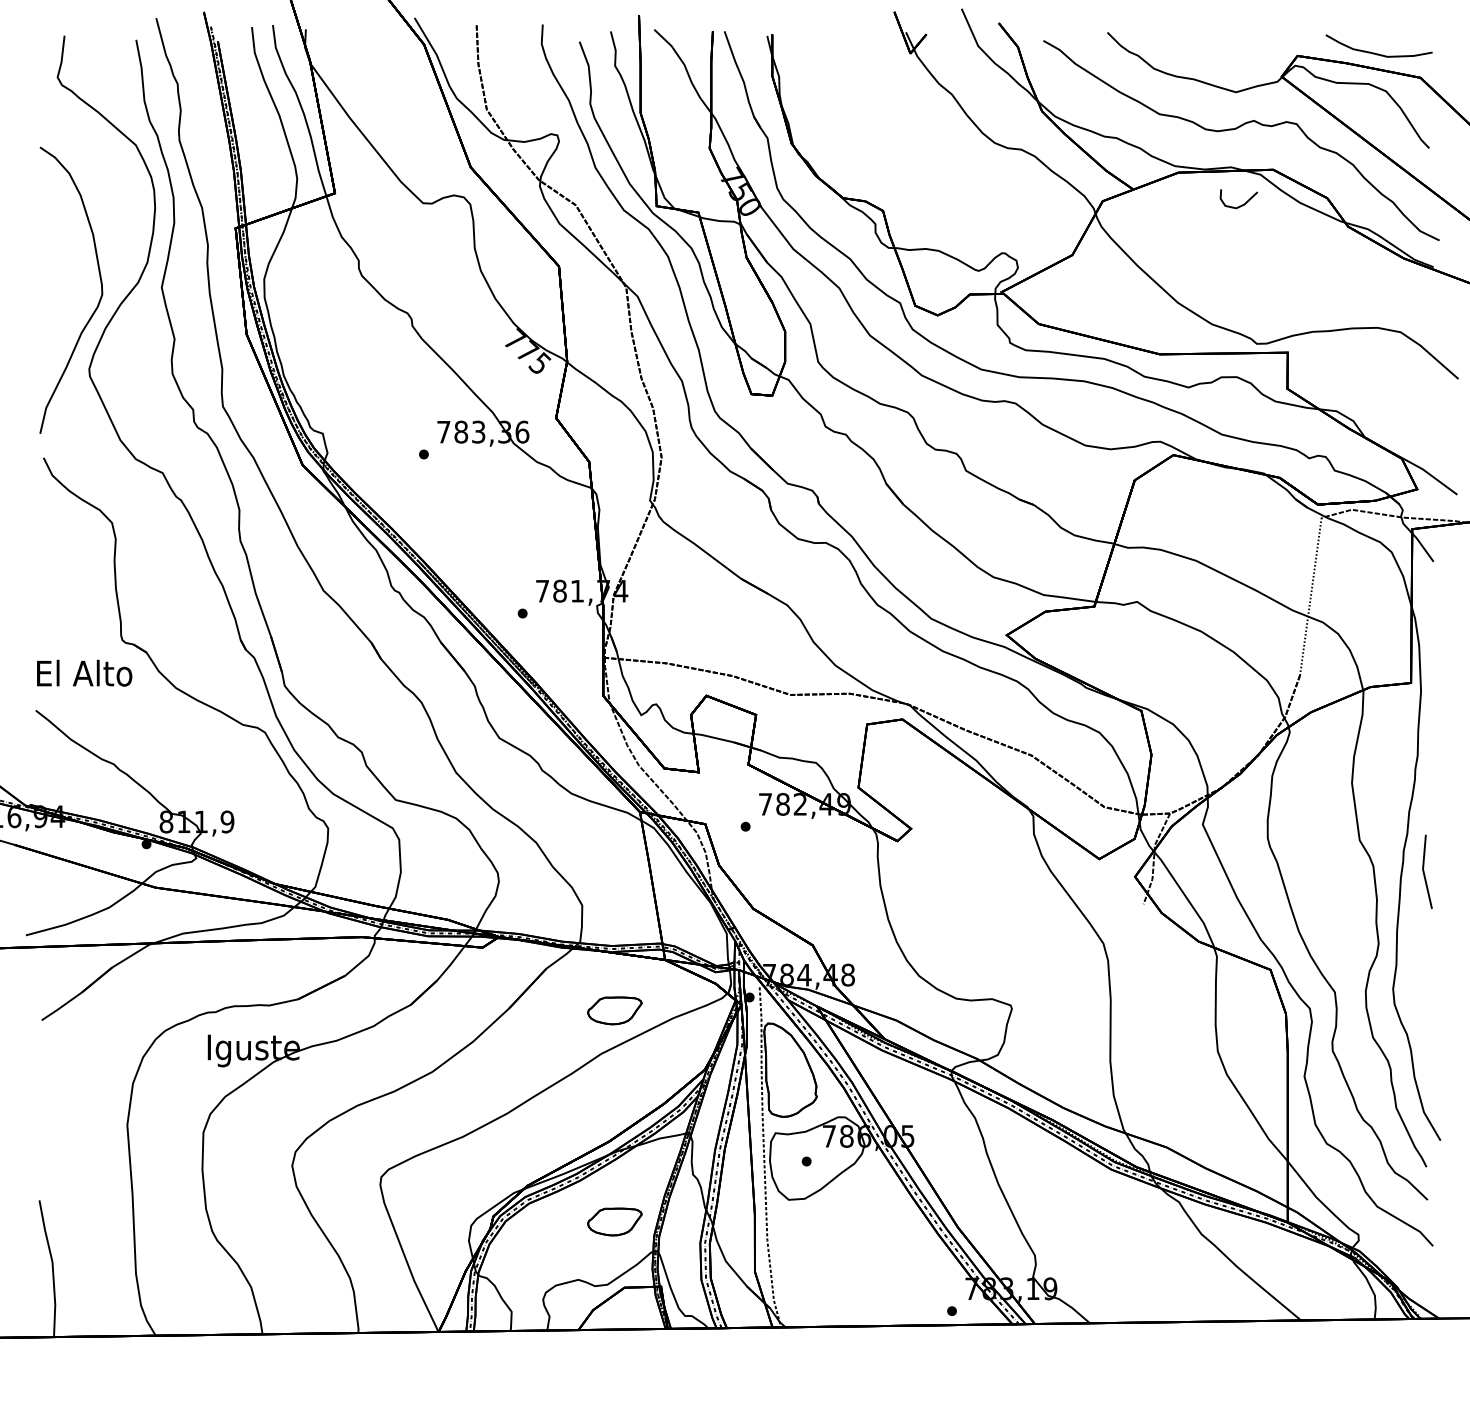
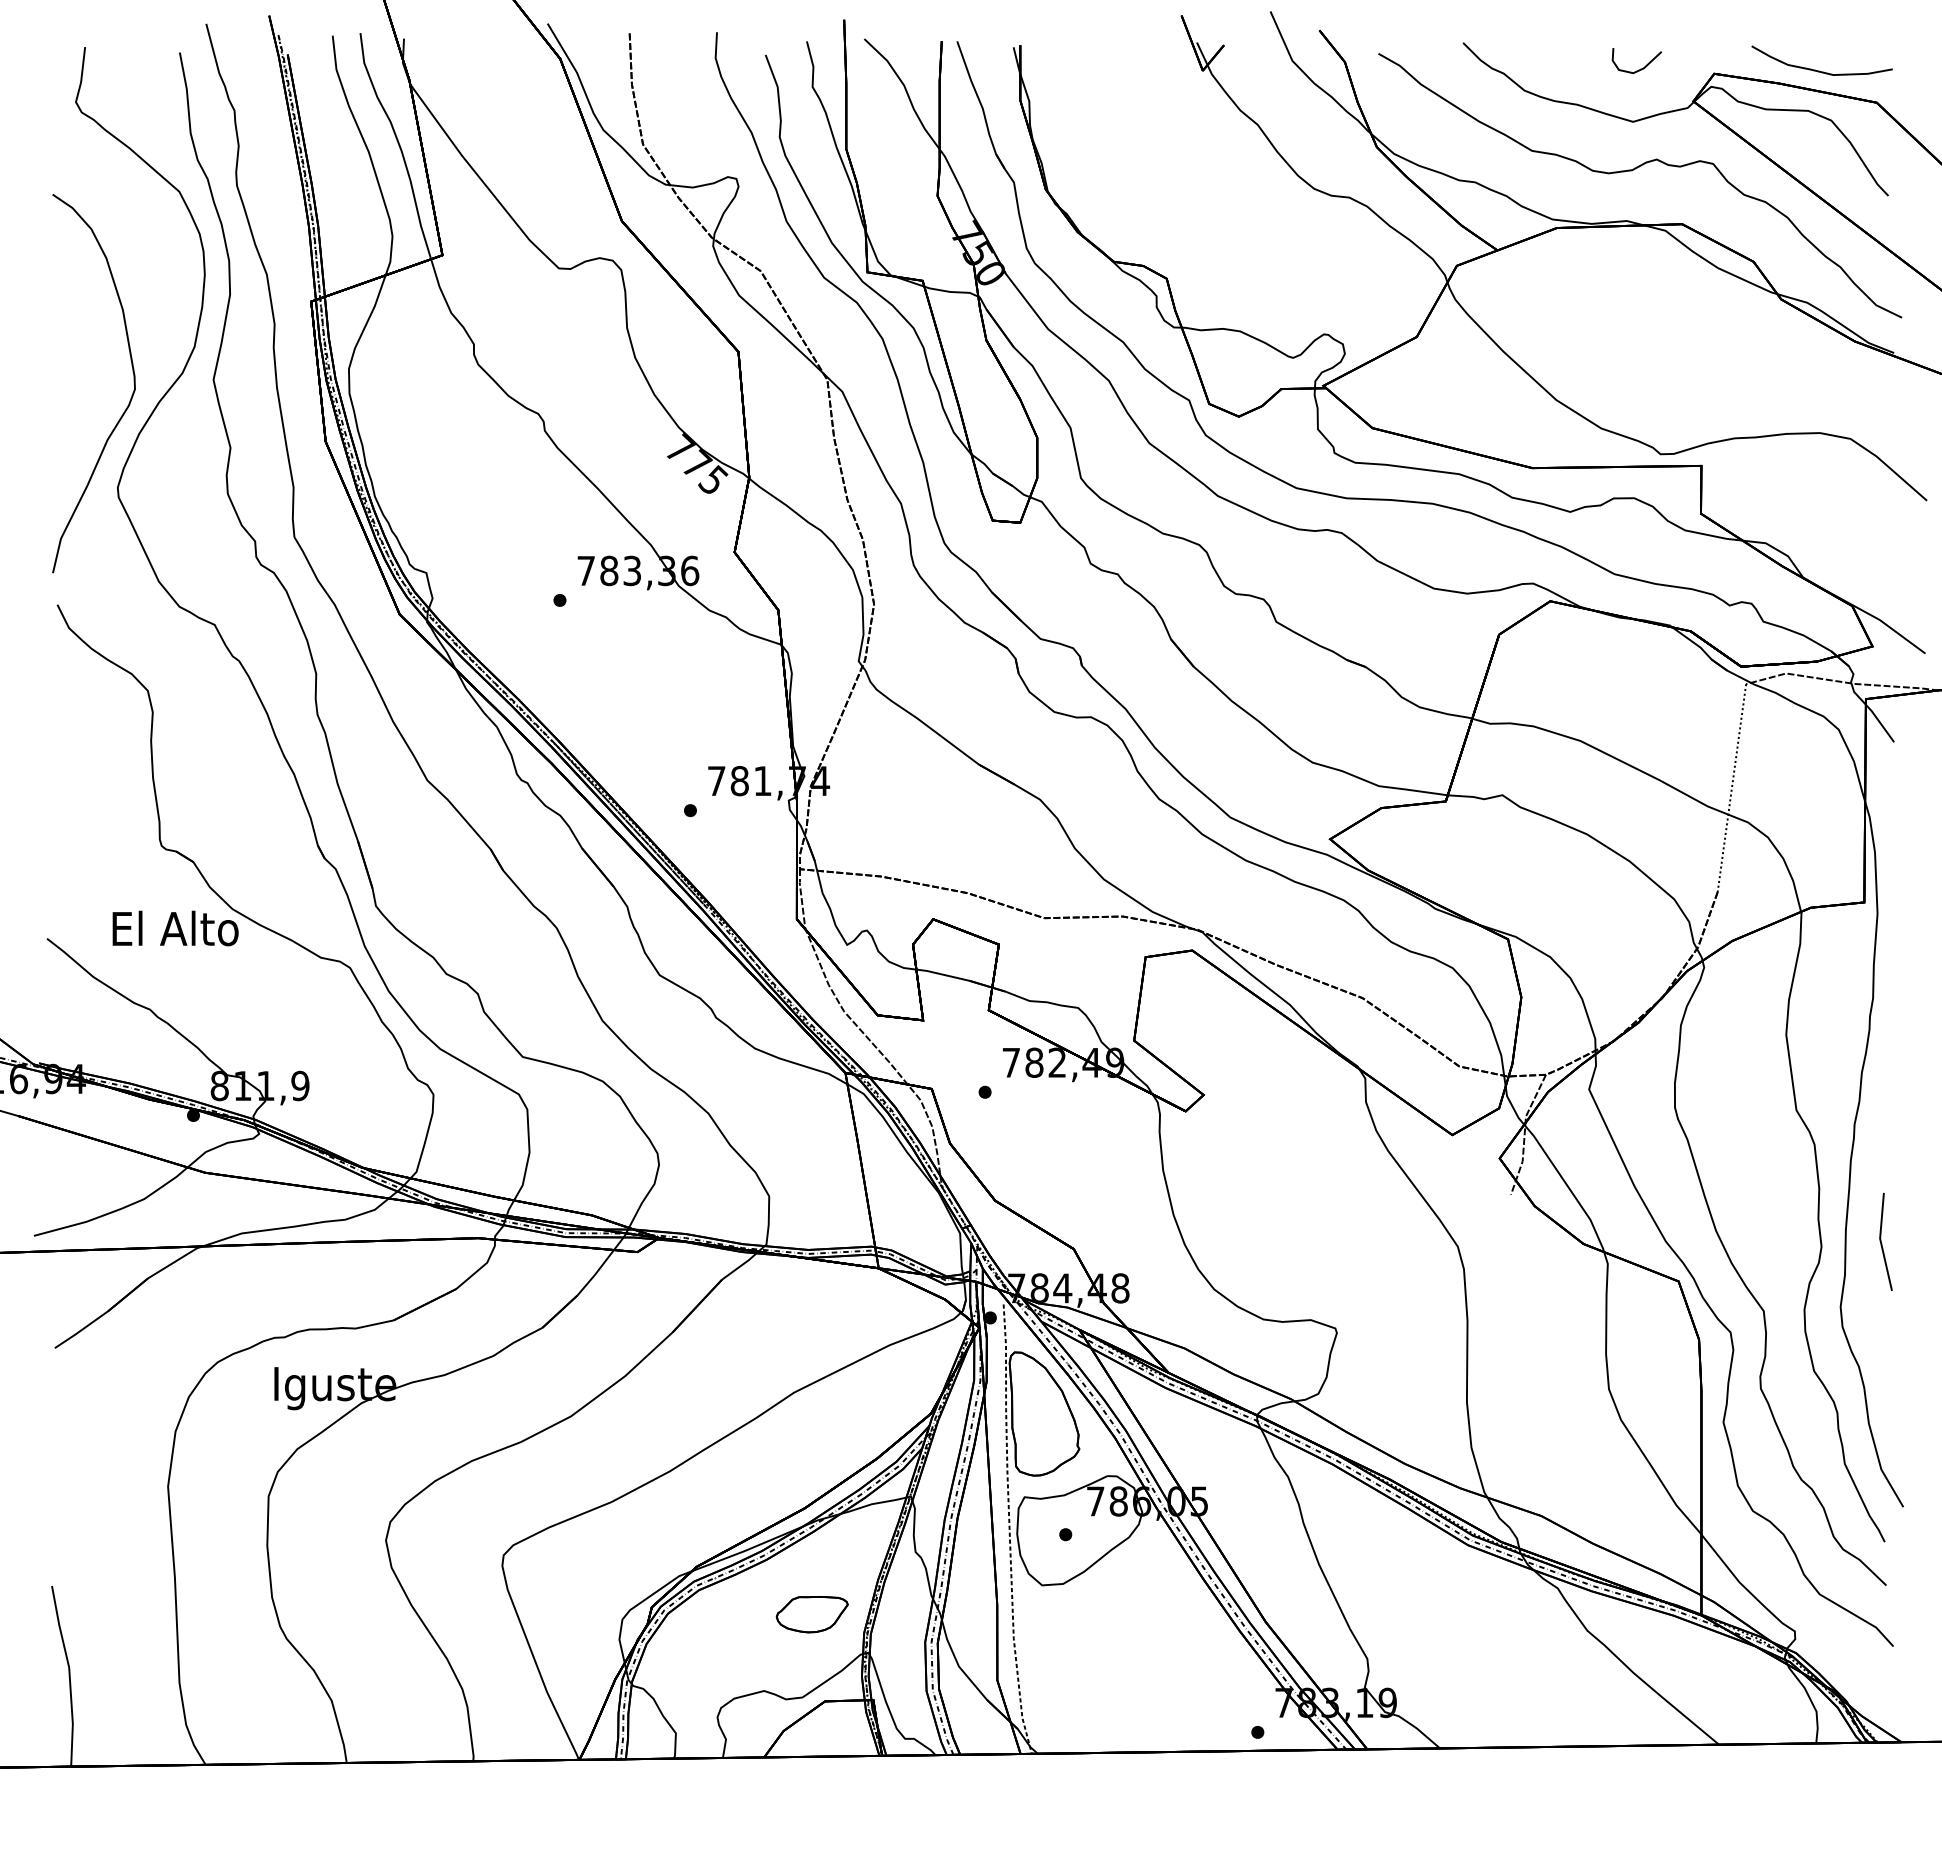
curve: (1241, 204) -> (1640, 68), moved
text: (84, 673) -> (175, 928), moved
line: (1424, 873) -> (1882, 1243), moved
part: (614, 1010) -> (811, 1335), removed

